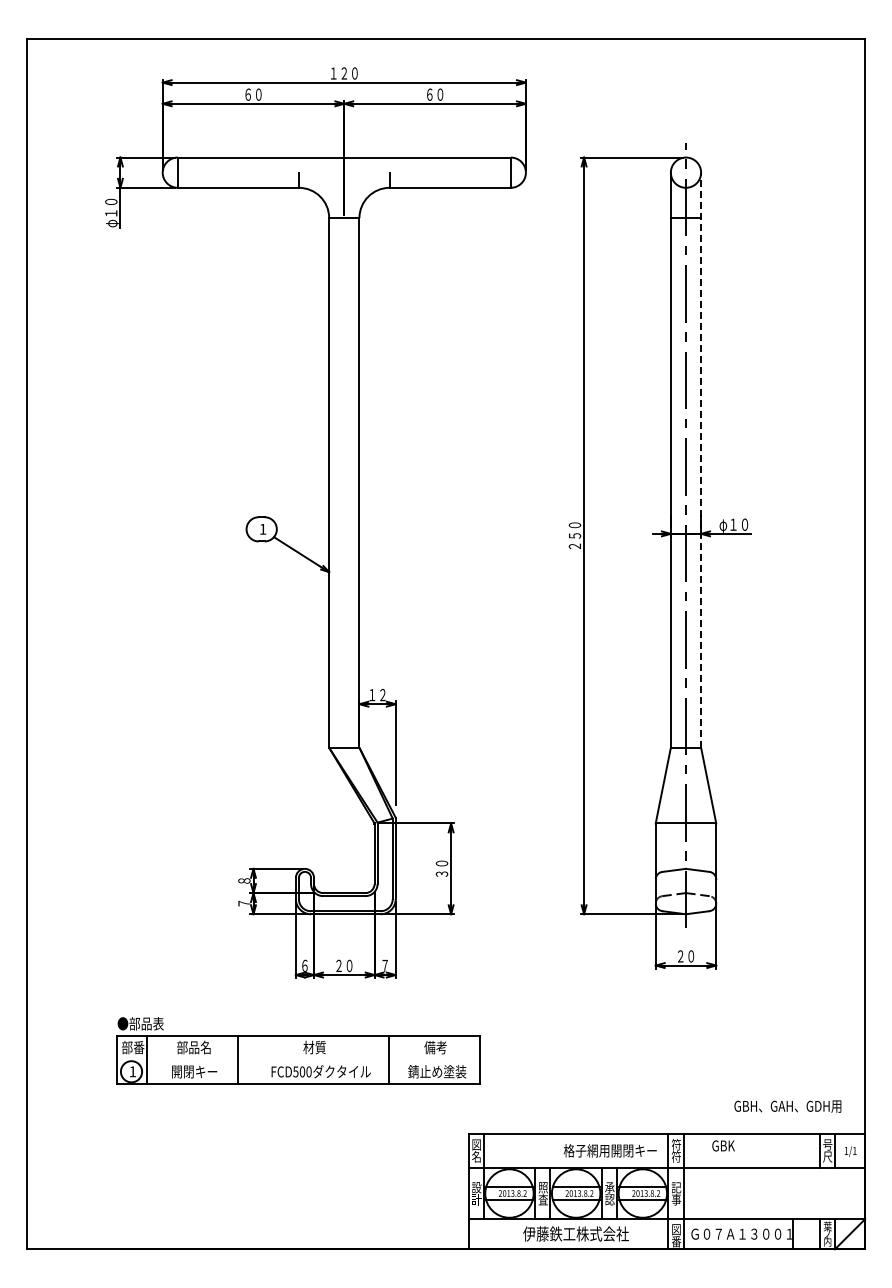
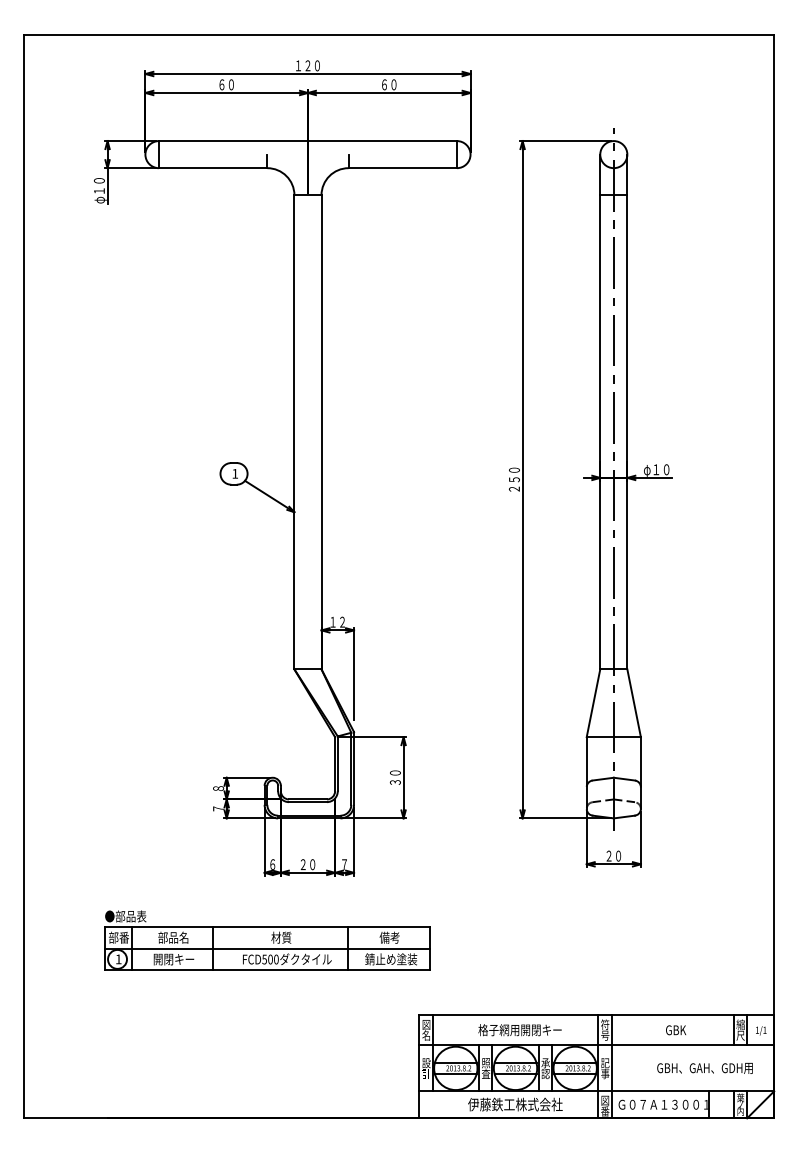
line: (701, 460) -> (627, 412), dashed -> solid
line: (298, 1059) -> (266, 948), added
text: (787, 1106) -> (704, 1068), moved
text: (827, 1144) -> (740, 1024), 号 -> 縮
text: (723, 1145) -> (676, 1029), moved
text: (609, 1150) -> (519, 1029), moved
text: (675, 1156) -> (604, 1035), 符 -> 号

